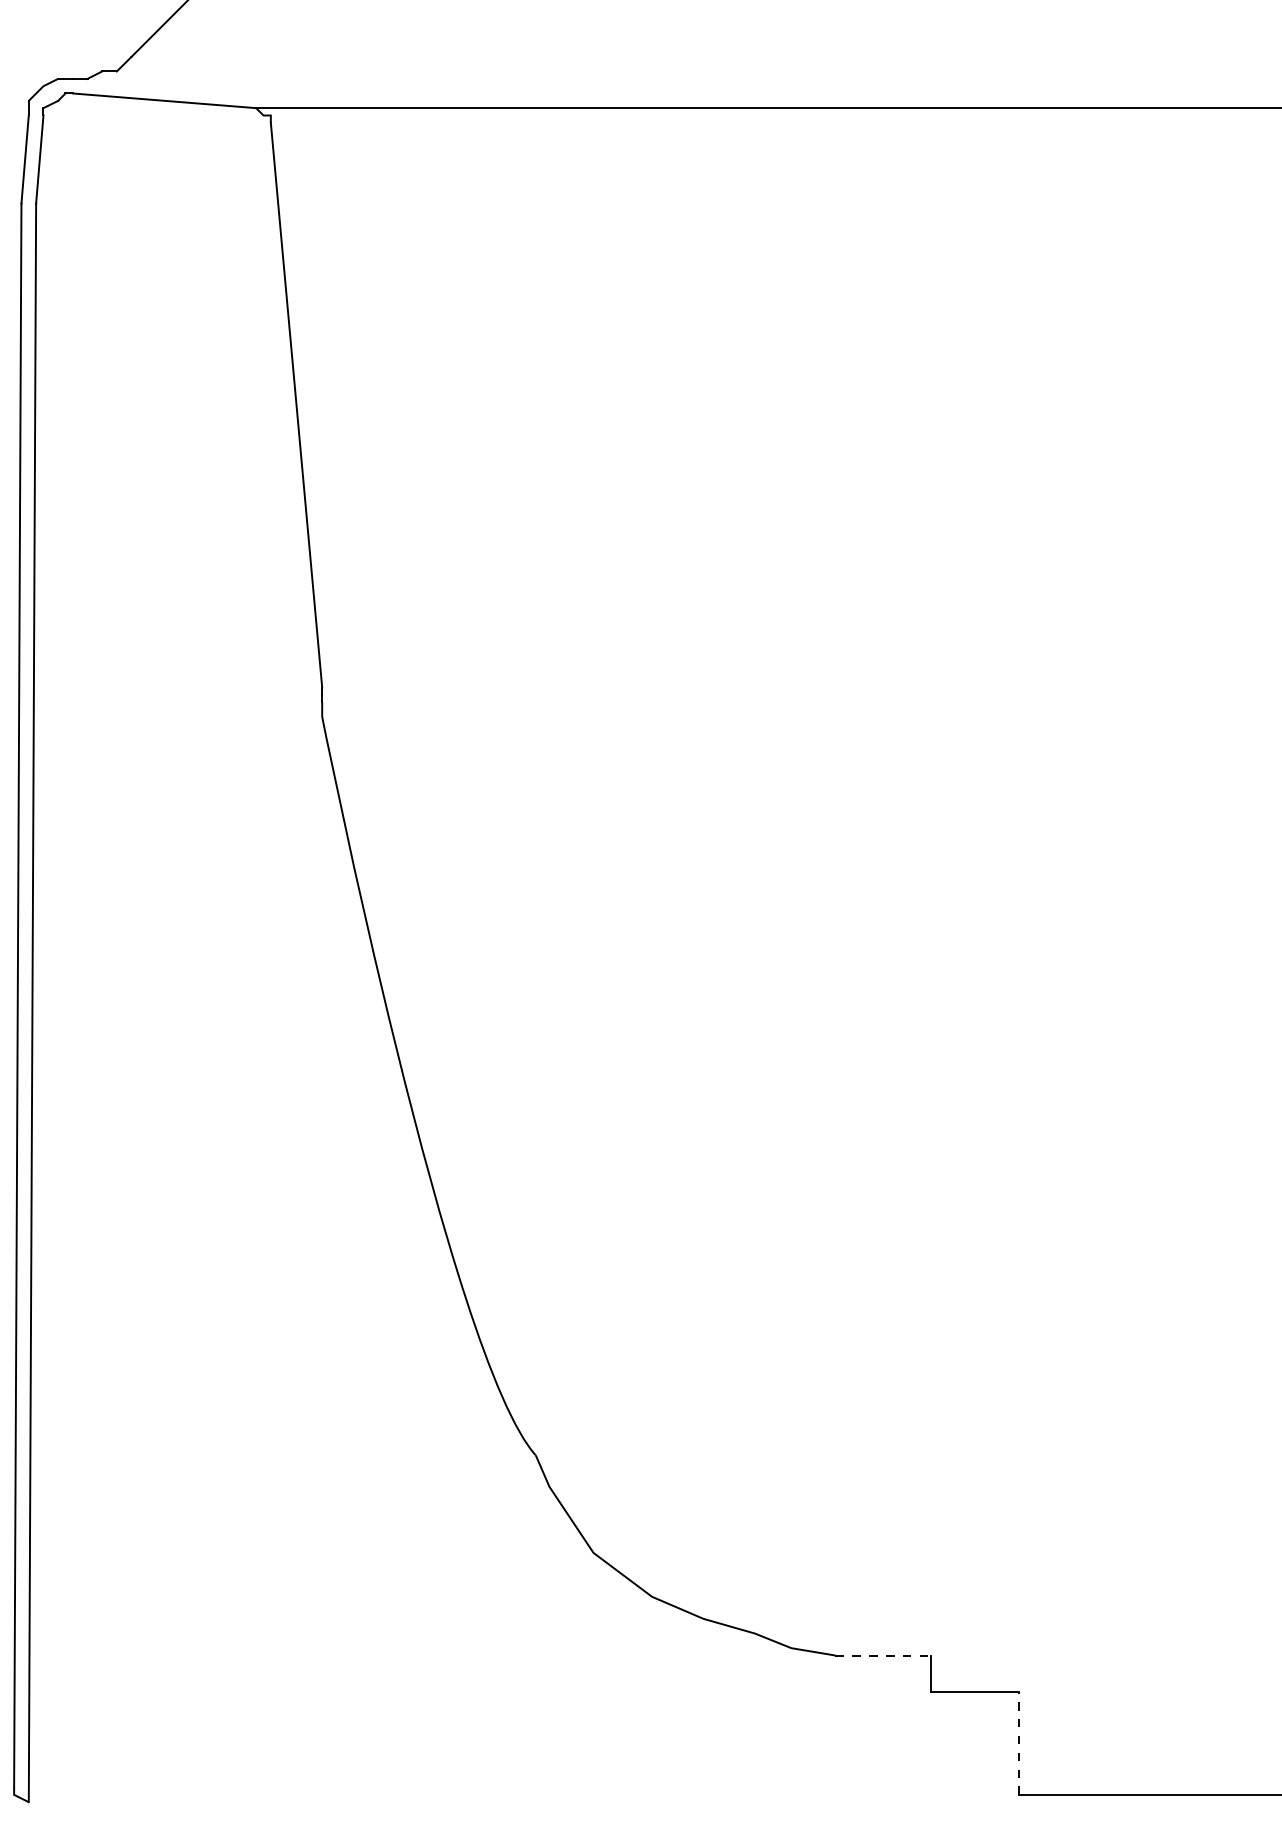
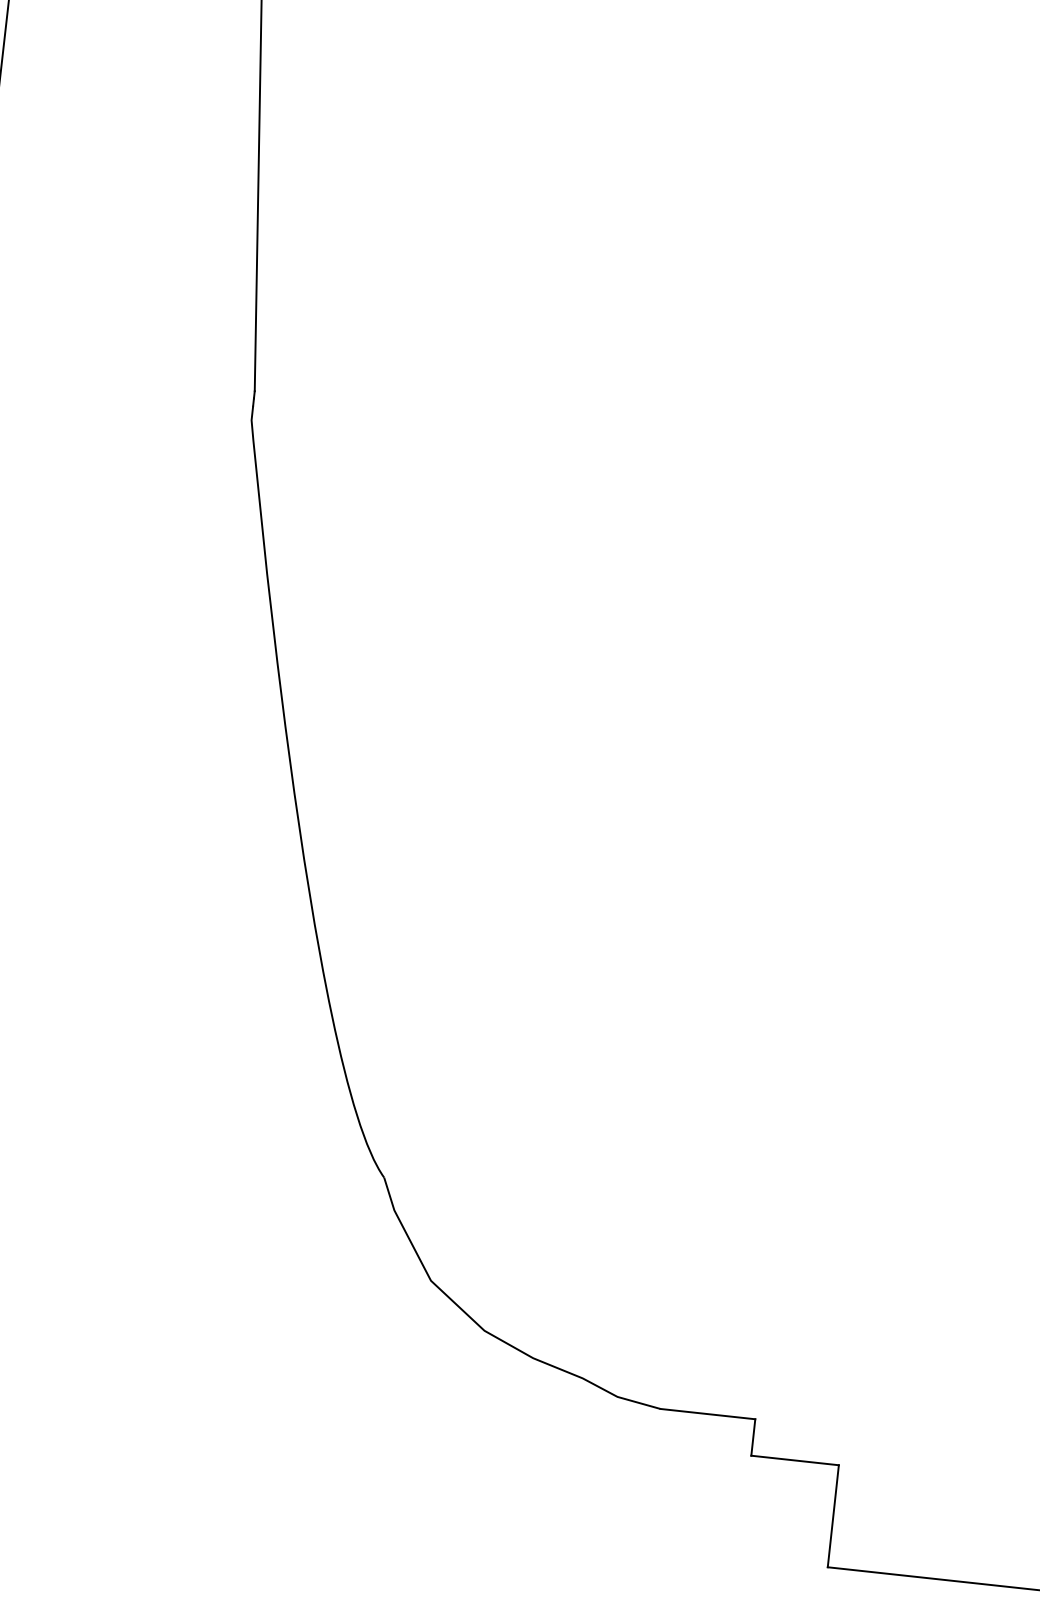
line: (883, 1655) -> (708, 1414), dashed -> solid
line: (1018, 1743) -> (832, 1516), dashed -> solid

